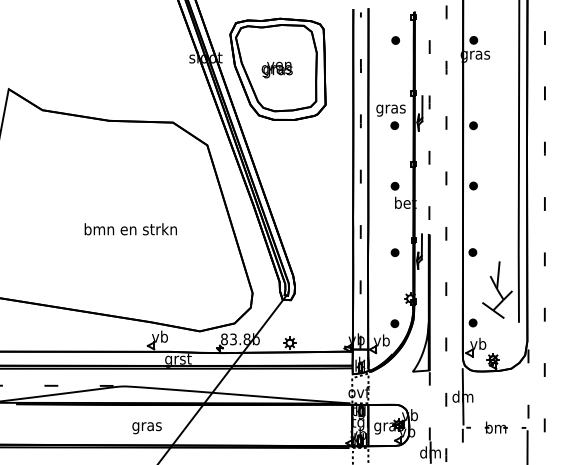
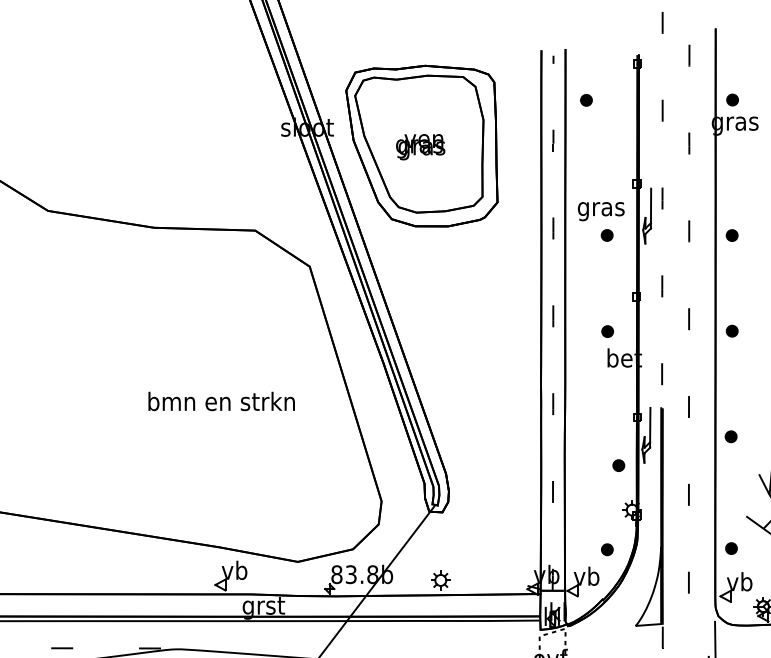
part: (395, 40) -> (586, 100), moved
text: (130, 229) -> (221, 401), moved
part: (394, 252) -> (617, 465), moved

